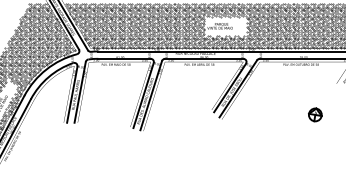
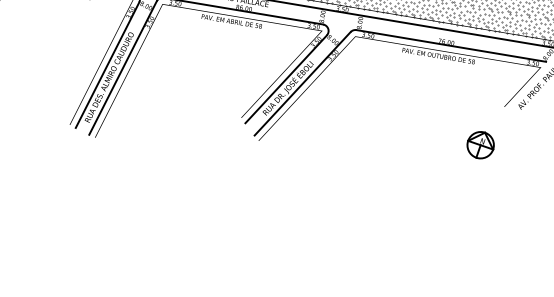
part: (315, 114) -> (481, 144), moved

